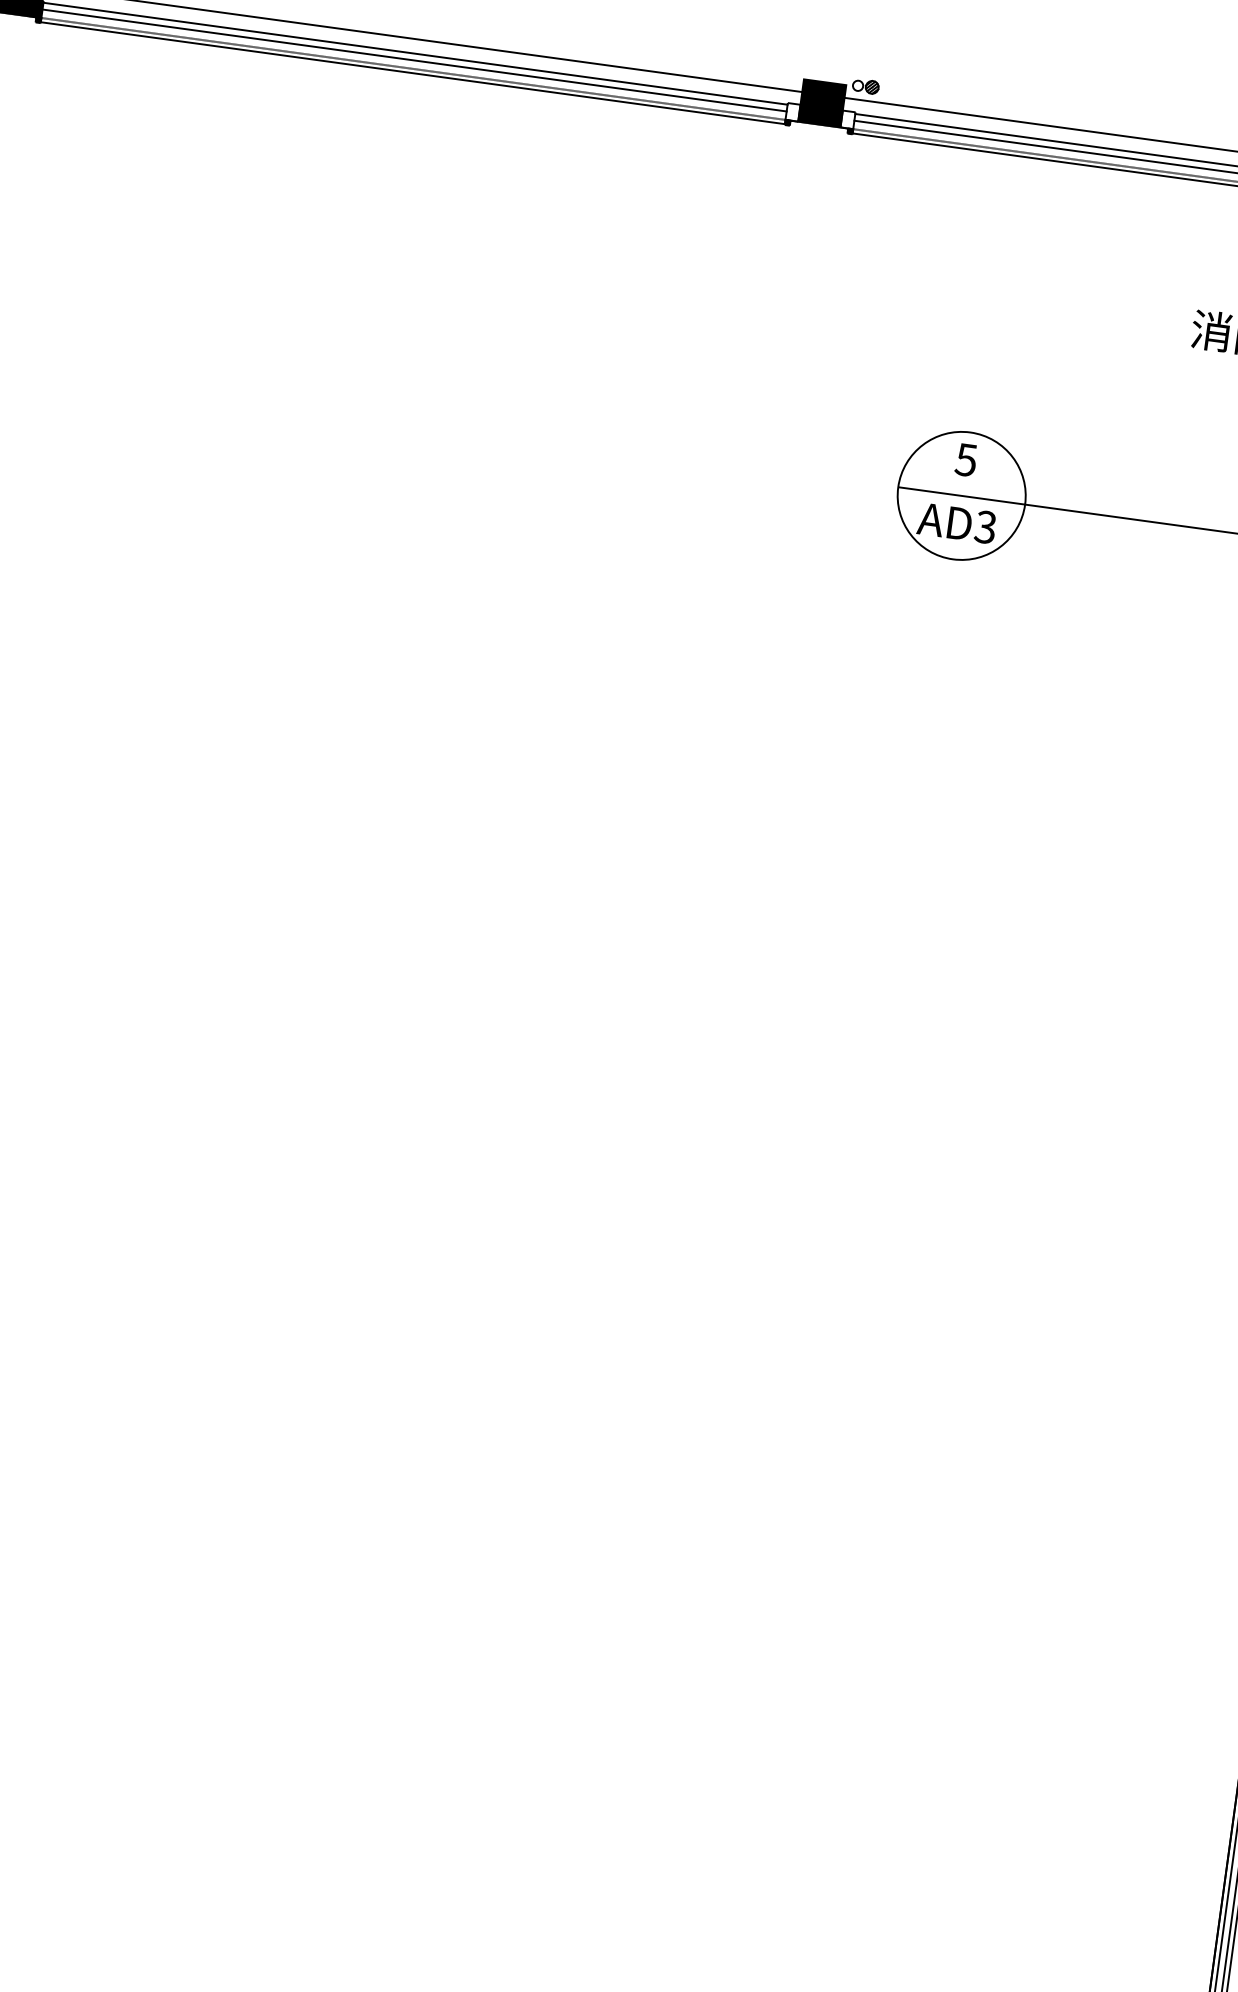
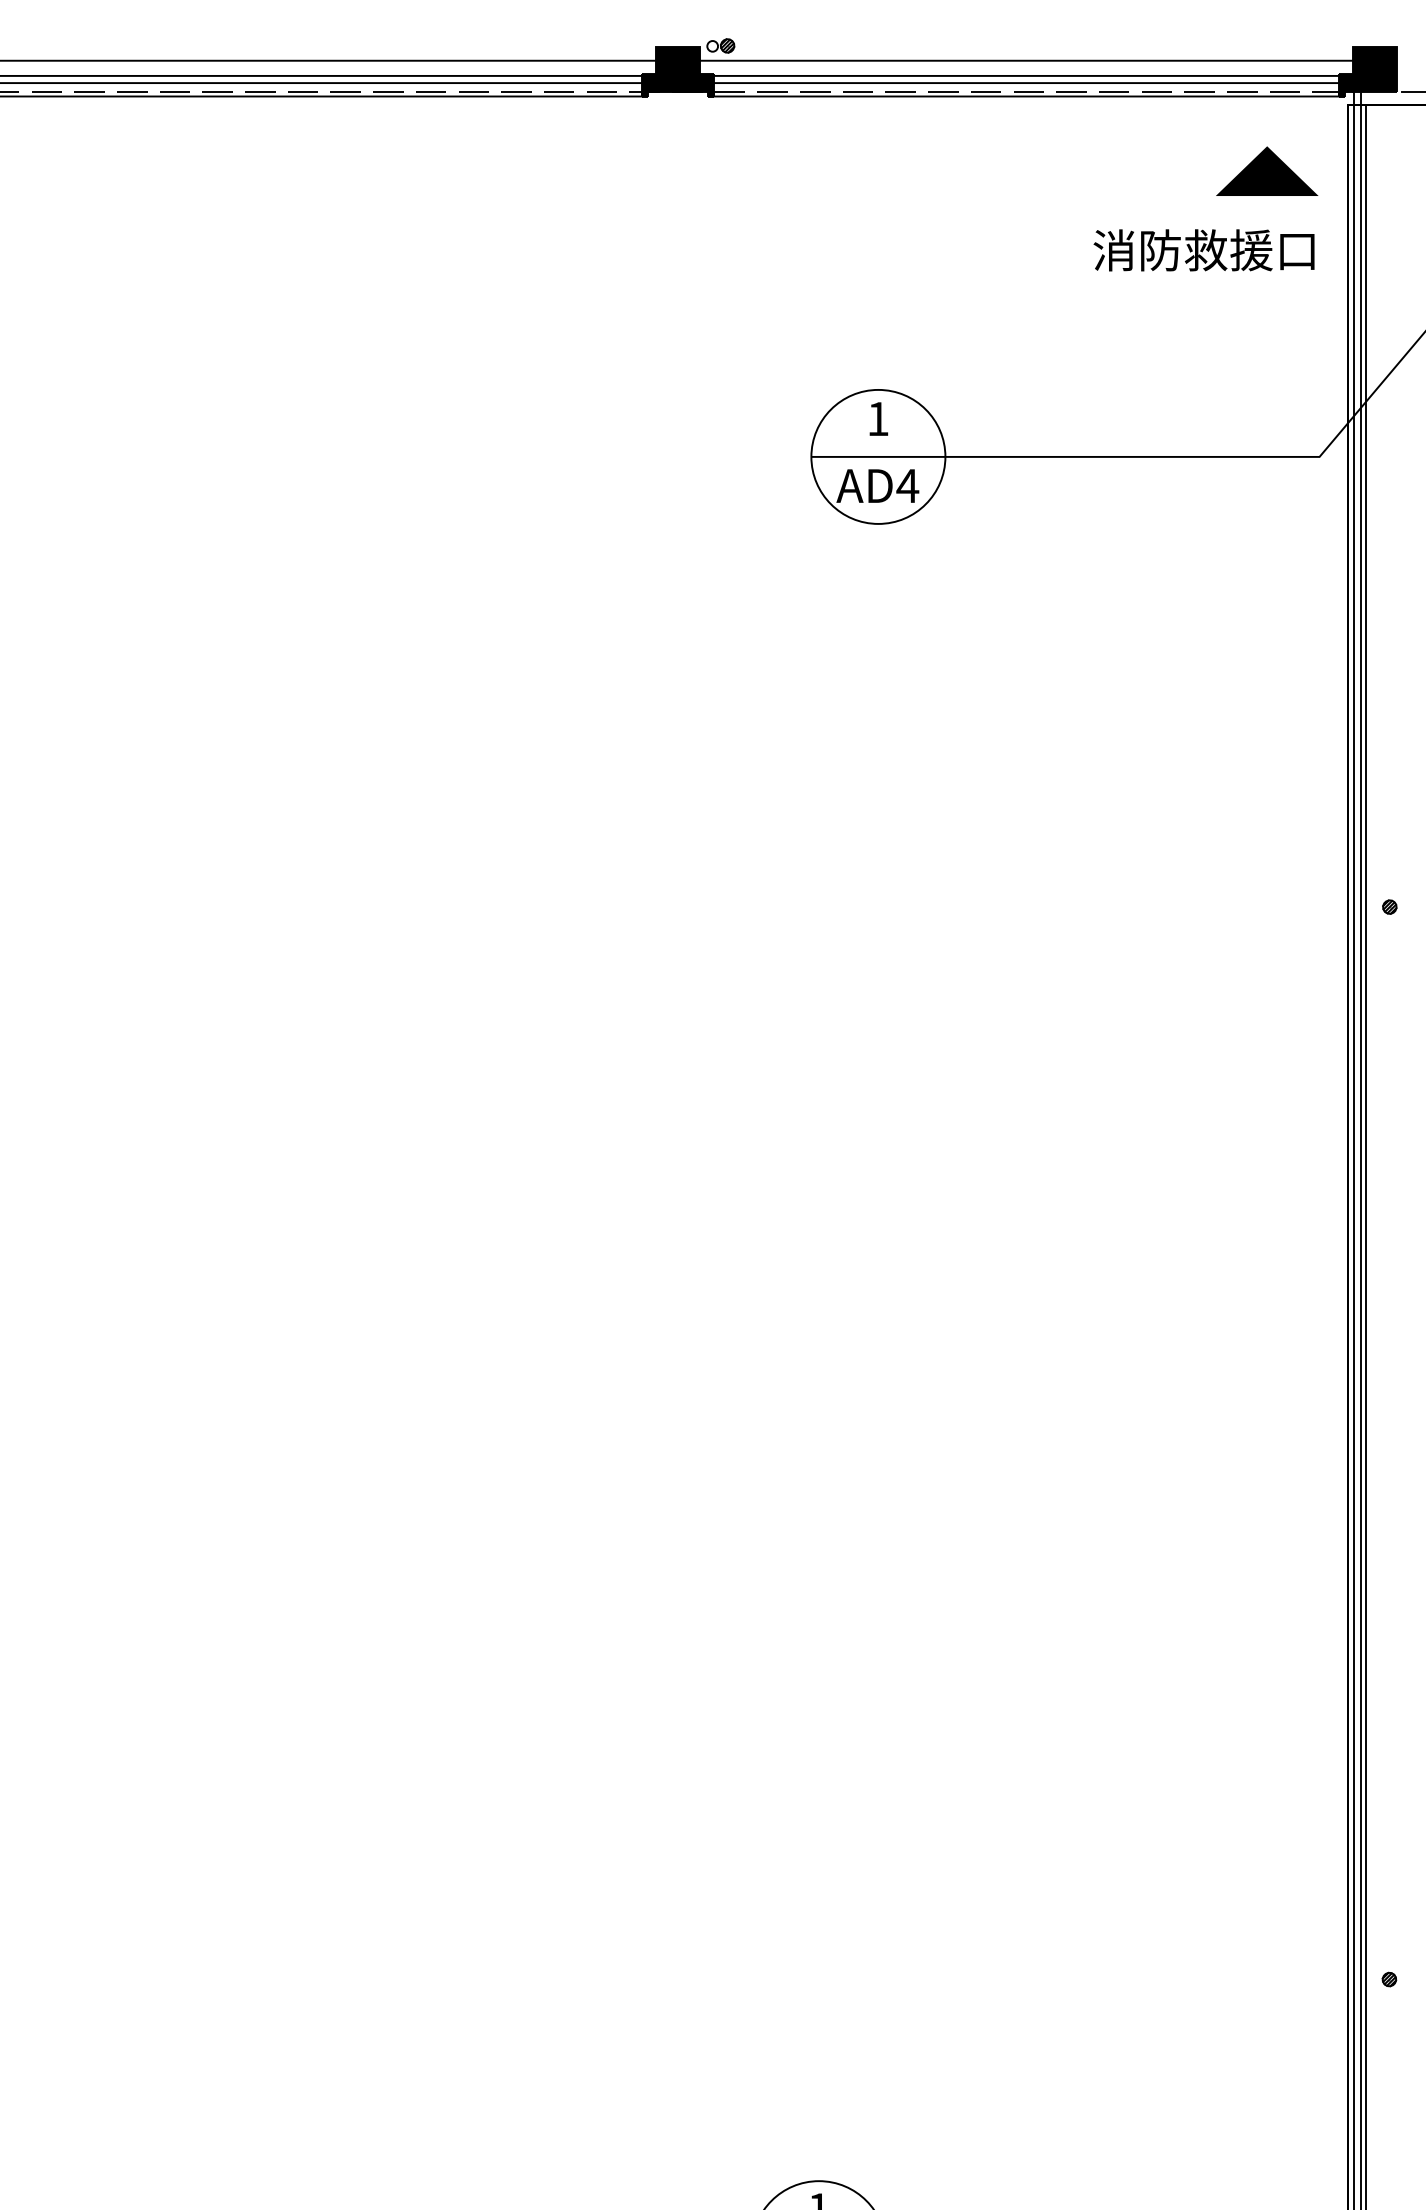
fill: (792, 112) -> (648, 83), added
fill: (847, 120) -> (706, 83), added
text: (965, 460) -> (877, 419), 5 -> 1
text: (985, 526) -> (907, 485), AD3 -> AD4

